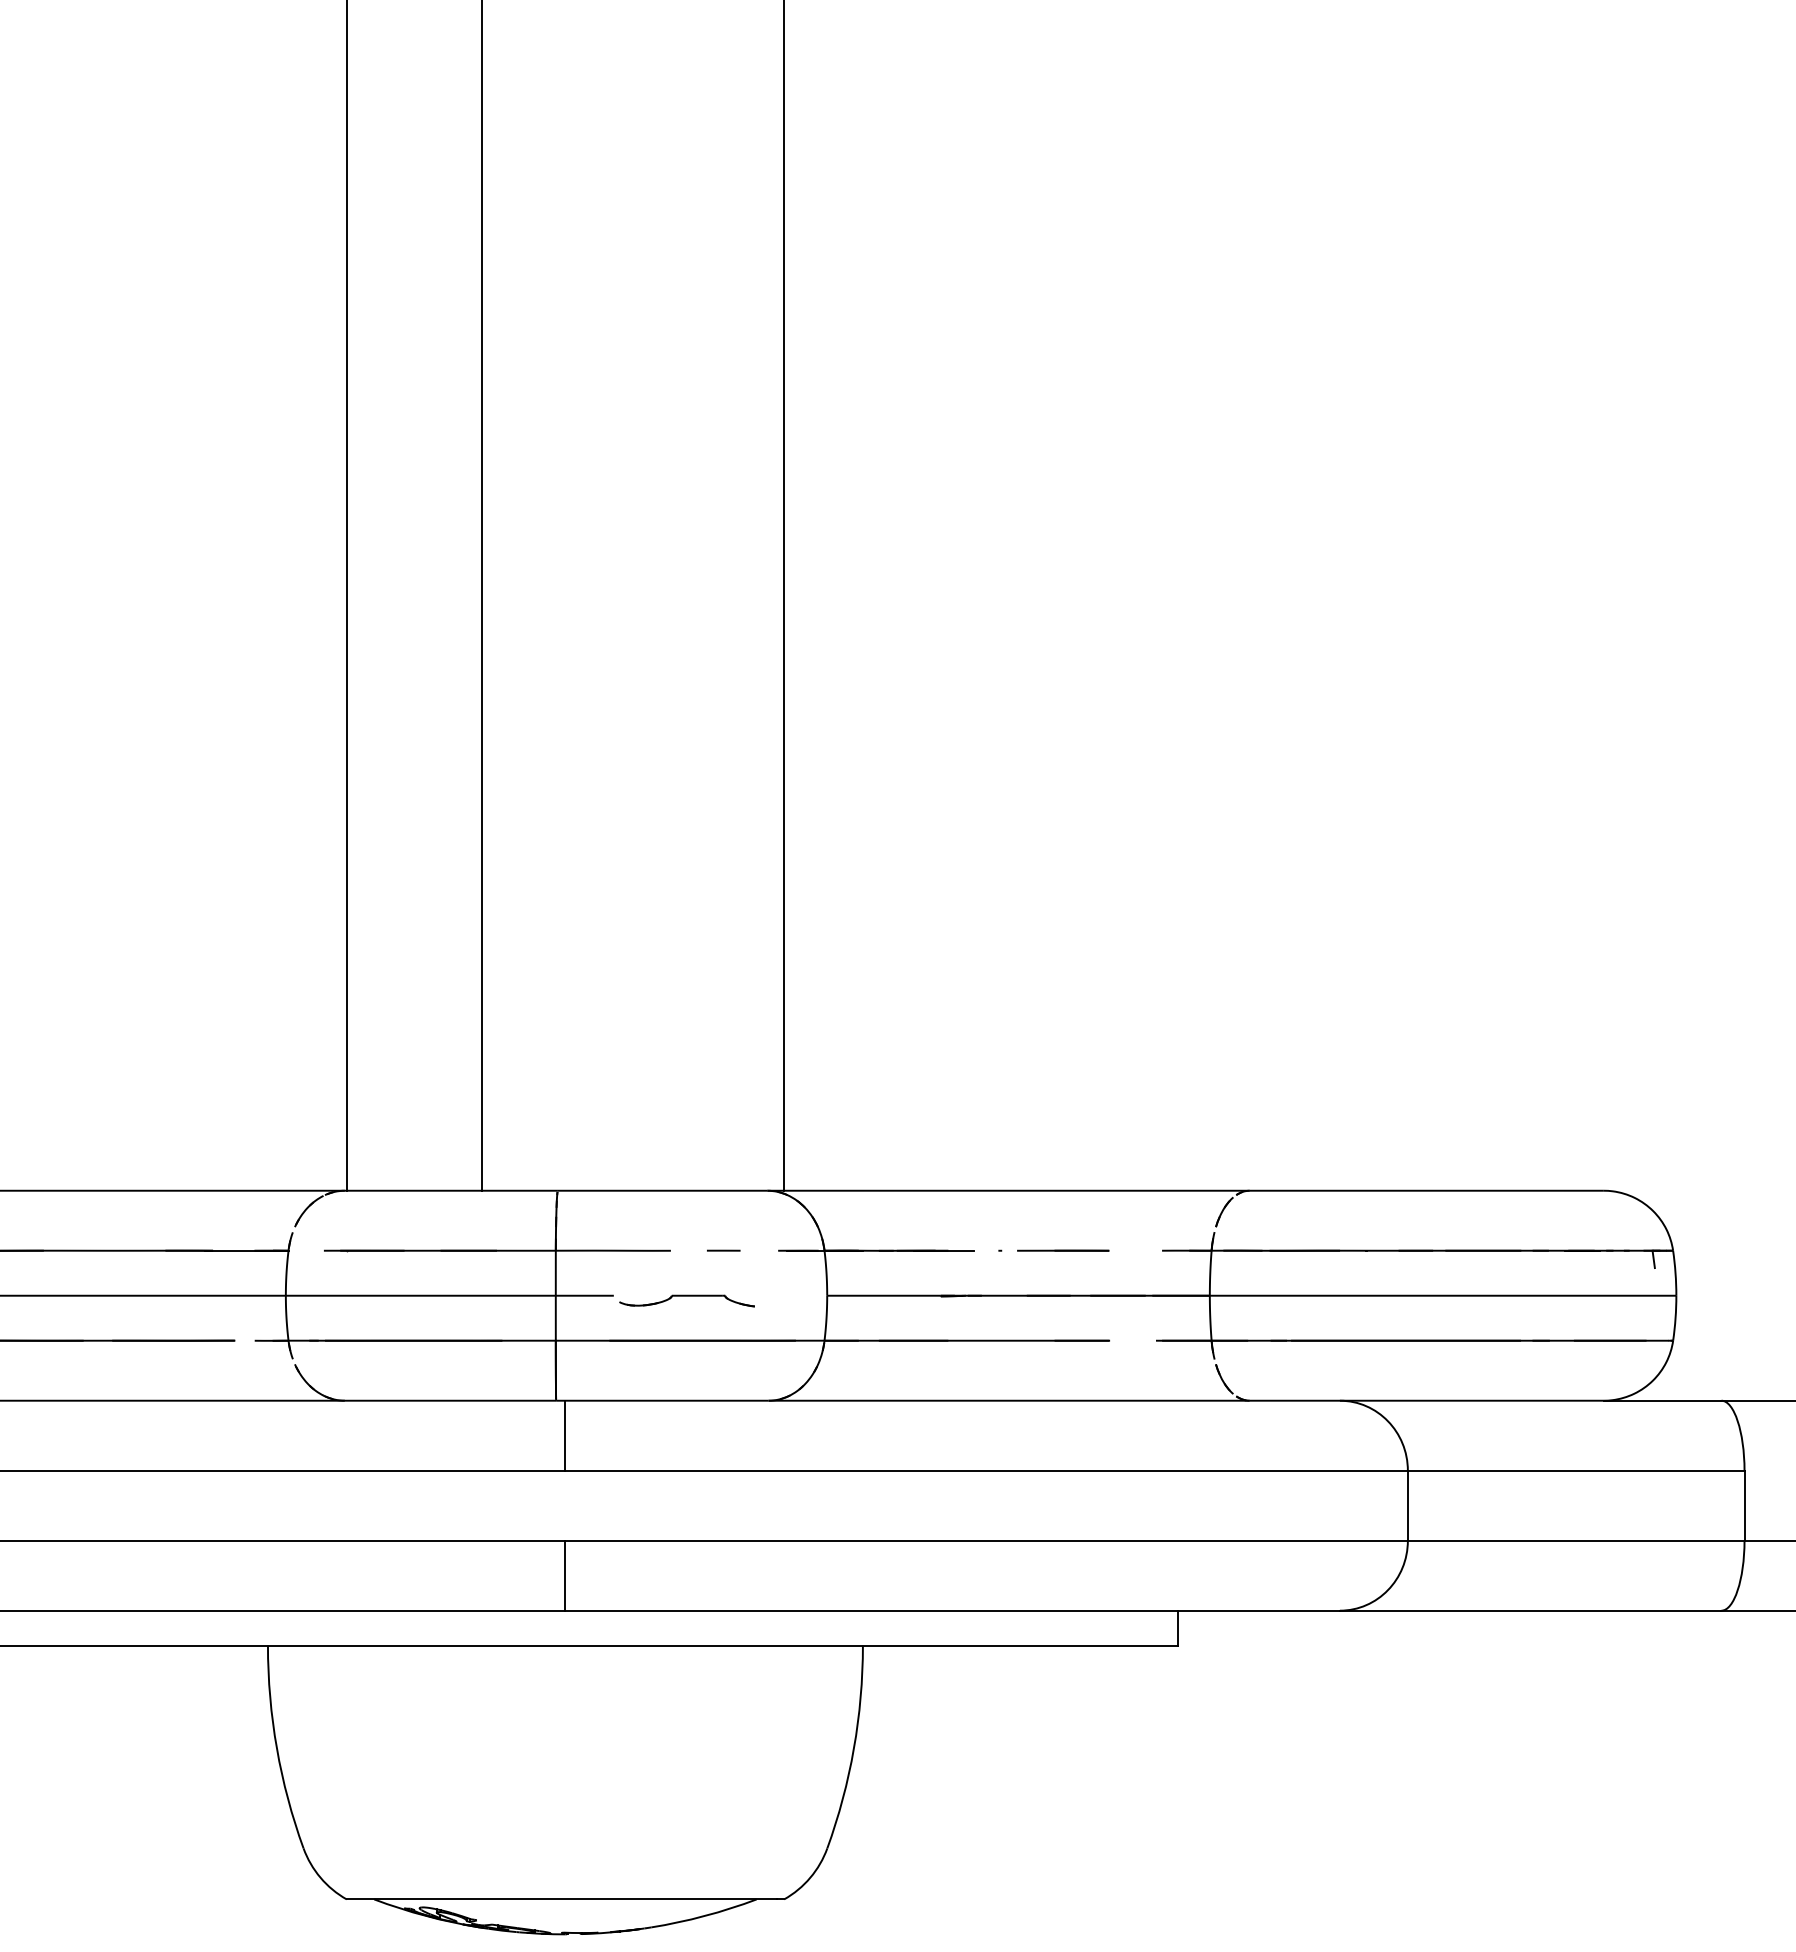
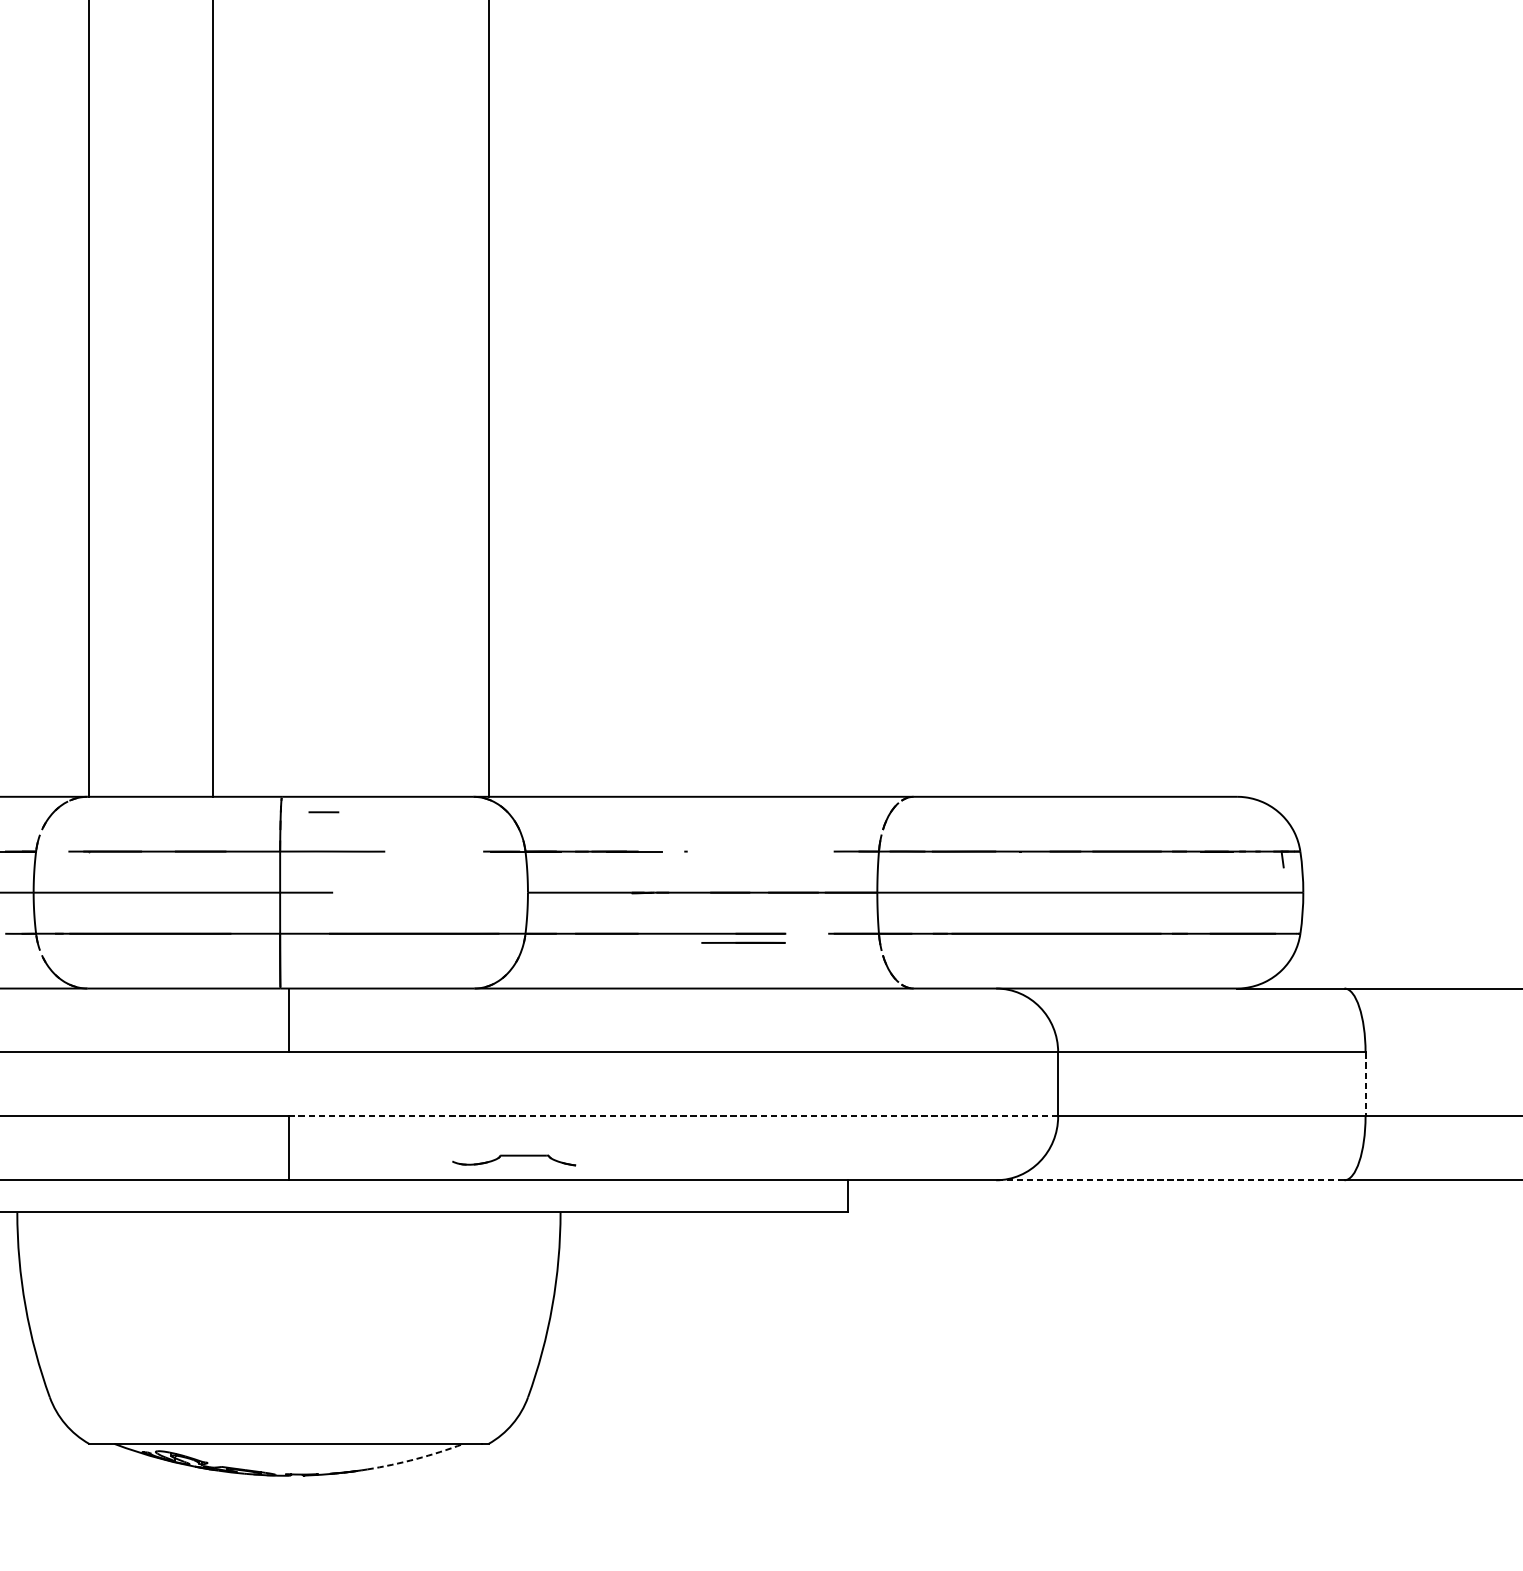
line: (723, 1250) -> (323, 812), moved
line: (1063, 1250) -> (743, 942), moved
part: (686, 1300) -> (513, 1159), moved
line: (1744, 1505) -> (1365, 1084), solid -> dashed
line: (986, 1540) -> (673, 1116), solid -> dashed
line: (1530, 1610) -> (1170, 1180), solid -> dashed
arc: (704, 1916) -> (415, 1459), solid -> dashed

